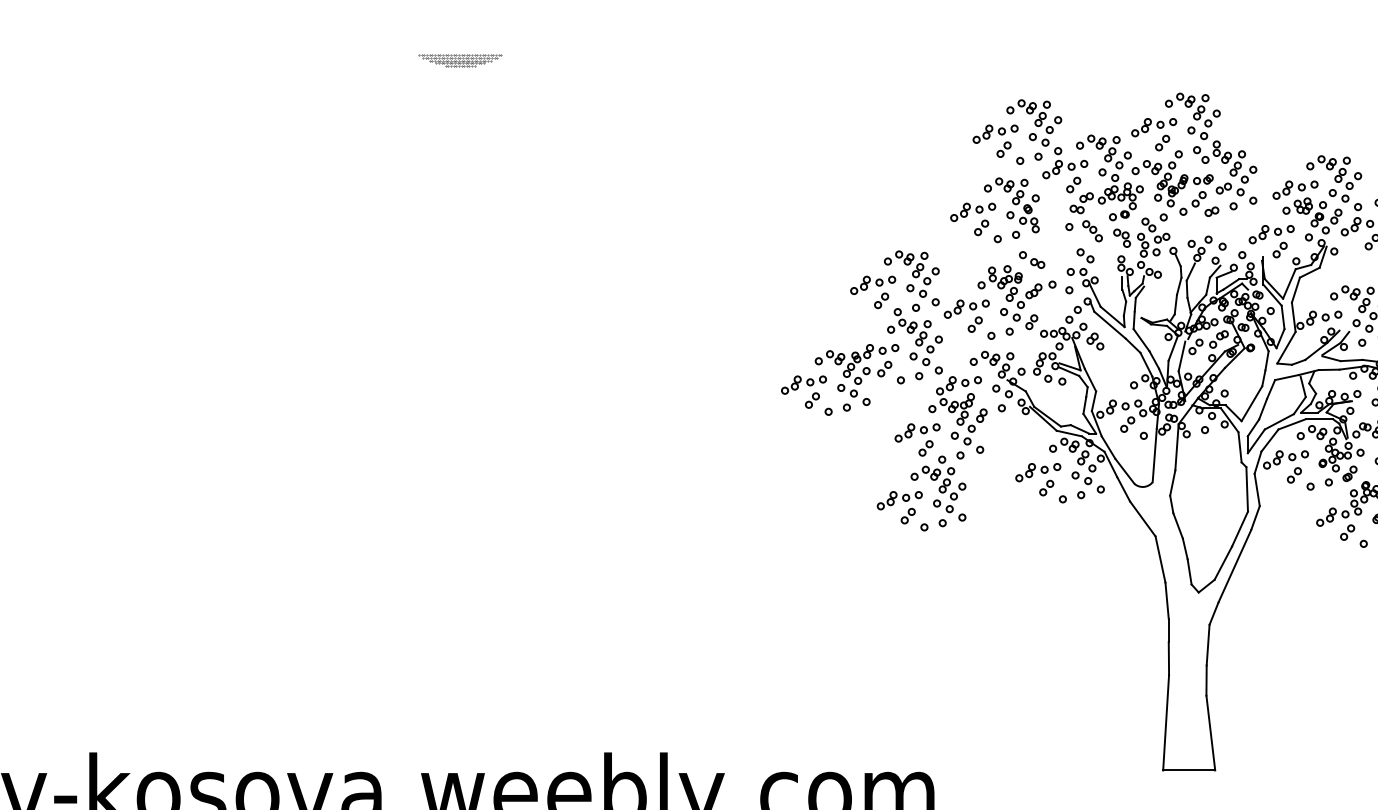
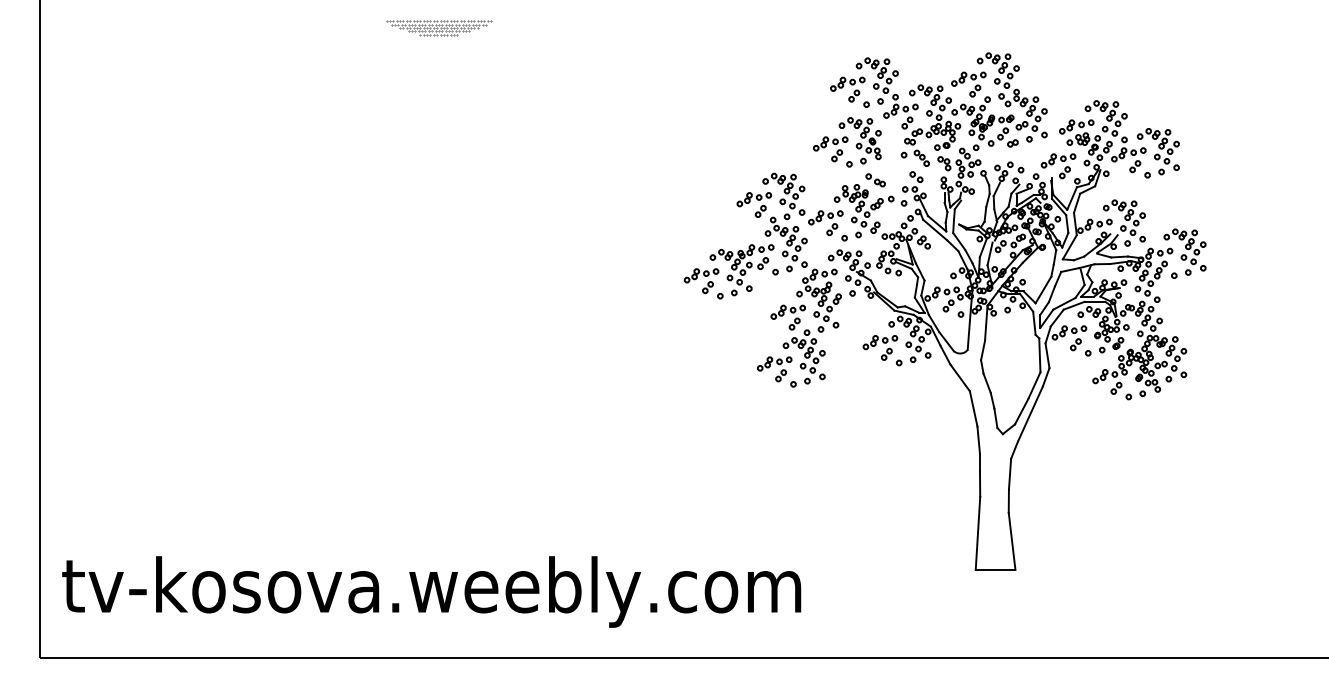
part: (460, 61) -> (439, 28), size x1.67

